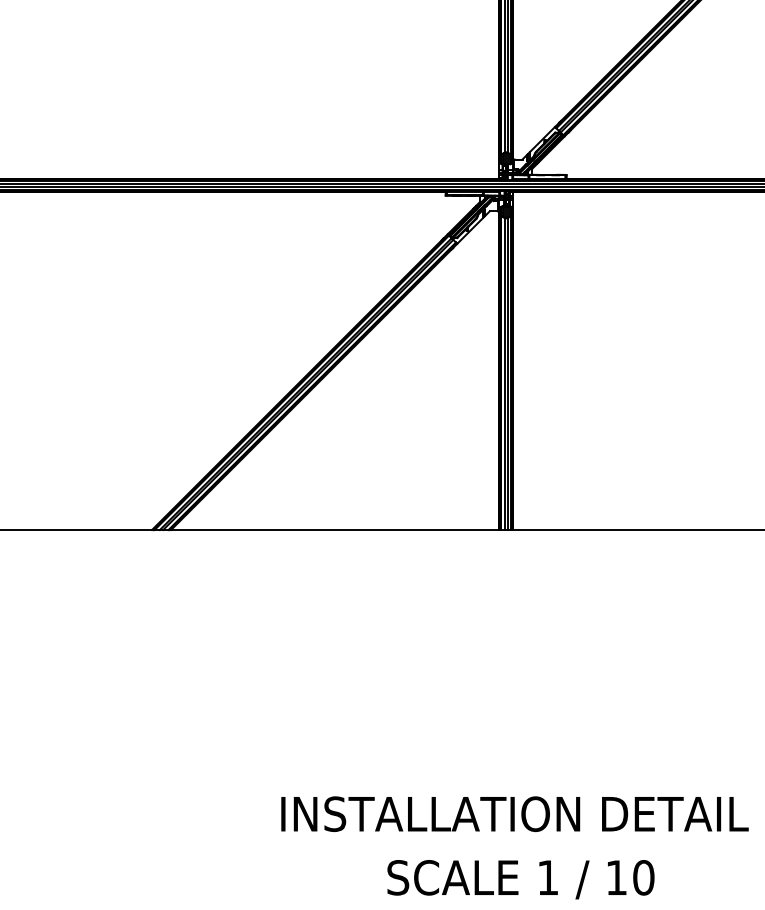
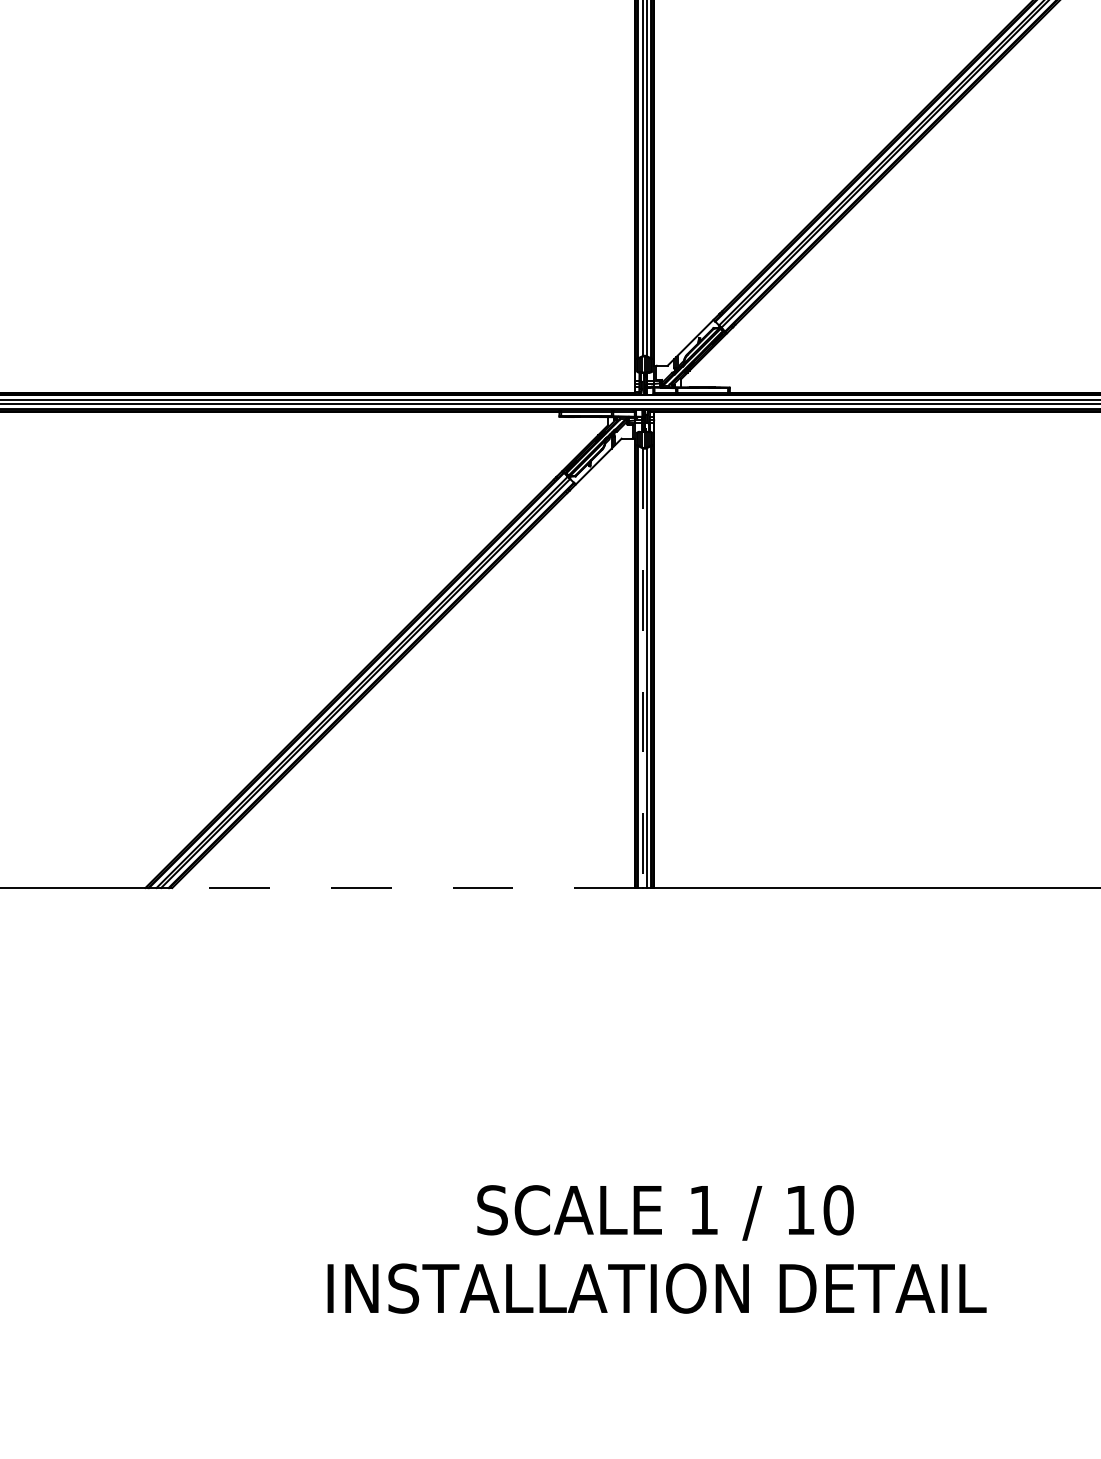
line: (504, 374) -> (642, 668), solid -> dashed
line: (335, 530) -> (403, 888), solid -> dashed
text: (520, 879) -> (665, 1212), moved

